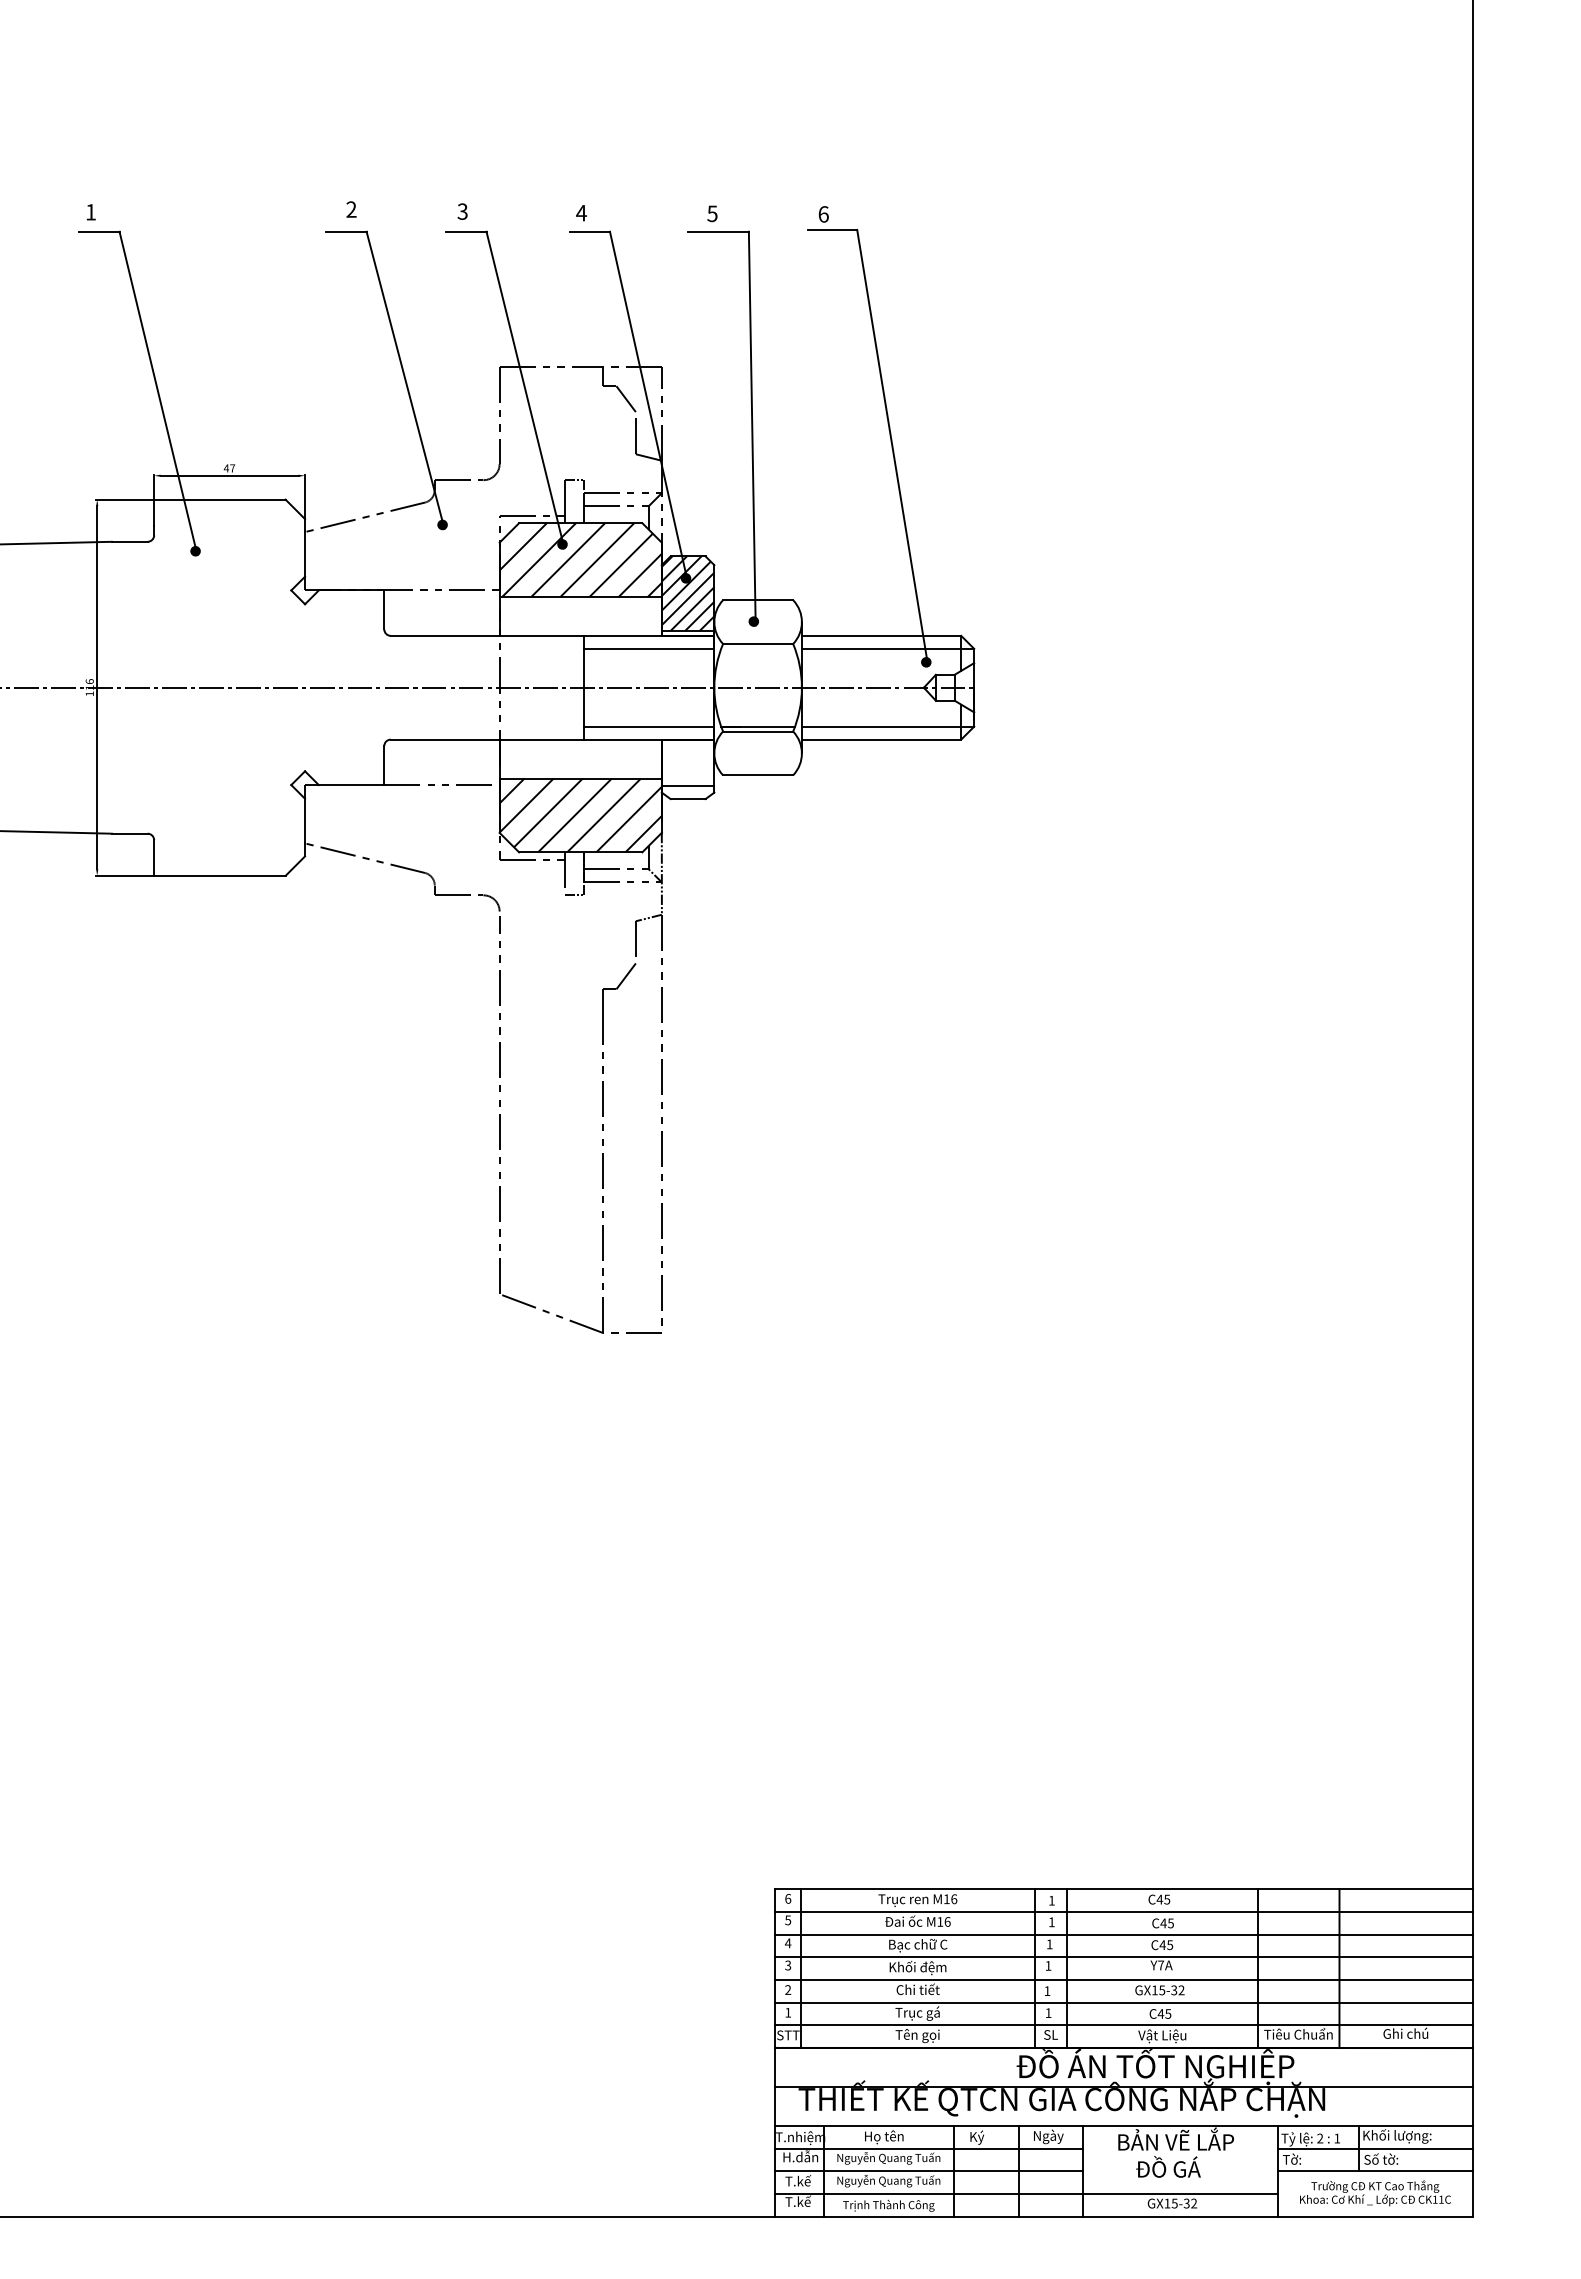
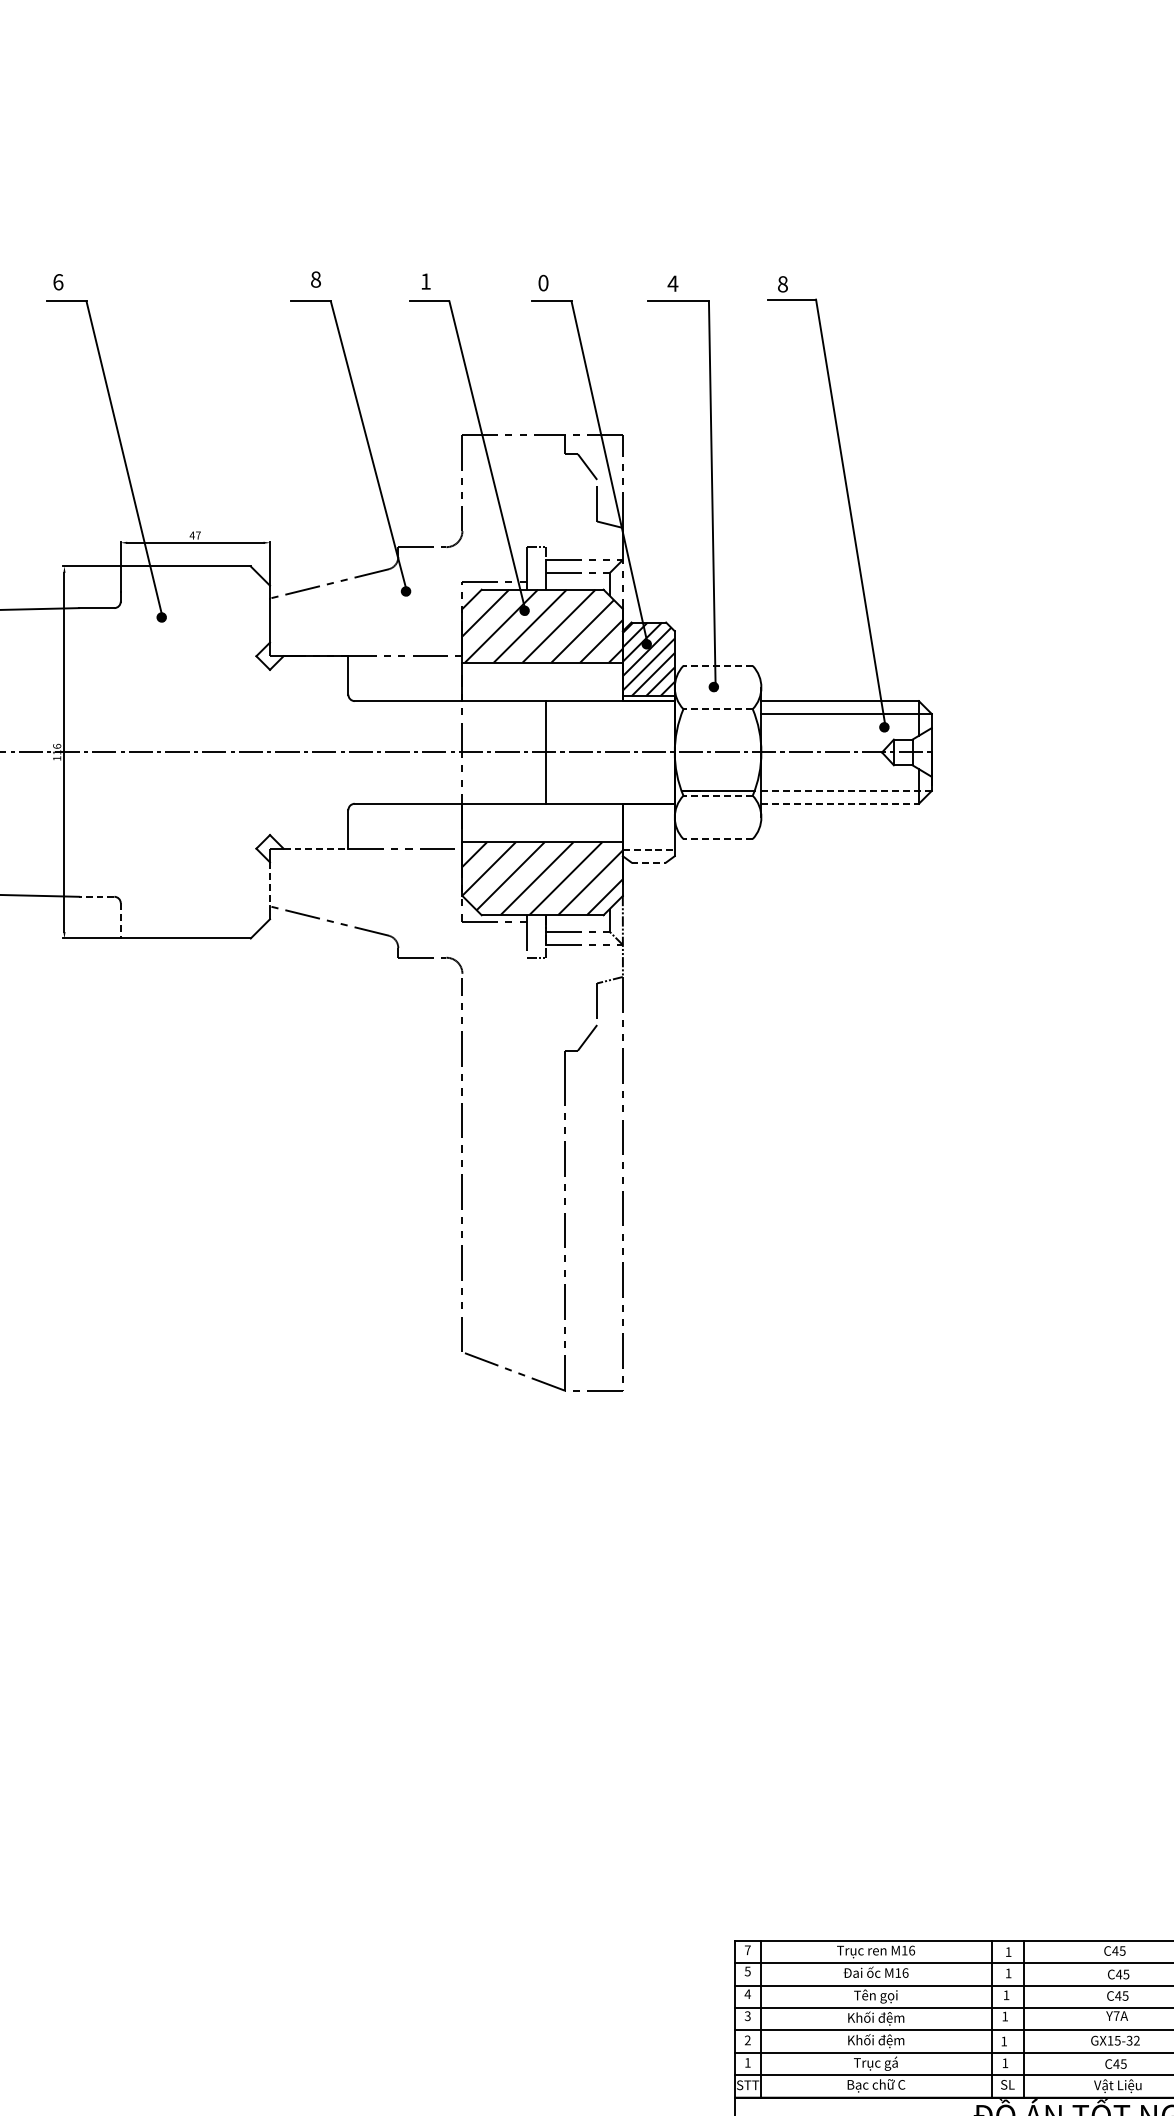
text: (351, 209) -> (315, 279), 2 -> 8
text: (462, 211) -> (425, 281), 3 -> 1
text: (91, 212) -> (58, 282), 1 -> 6
text: (581, 212) -> (543, 282), 4 -> 0
text: (712, 213) -> (672, 283), 5 -> 4
text: (823, 214) -> (782, 284), 6 -> 8
line: (757, 600) -> (717, 666), solid -> dashed
line: (757, 643) -> (717, 708), solid -> dashed
line: (648, 648) -> (609, 713), removed
line: (648, 726) -> (609, 790), removed
line: (888, 726) -> (847, 790), solid -> dashed
line: (757, 731) -> (717, 795), solid -> dashed
line: (881, 739) -> (840, 803), solid -> dashed
line: (757, 775) -> (717, 839), solid -> dashed
line: (351, 785) -> (315, 849), solid -> dashed
line: (688, 786) -> (649, 850), solid -> dashed
line: (688, 799) -> (649, 862), solid -> dashed
line: (305, 821) -> (270, 884), solid -> dashed
line: (129, 833) -> (96, 896), solid -> dashed
line: (154, 858) -> (121, 921), solid -> dashed
text: (788, 1898) -> (748, 1949), 6 -> 7
text: (918, 1945) -> (876, 1996), Bạc chữ C -> Tên gọi
text: (917, 1990) -> (875, 2040), Chi tiết -> Khối đệm
text: (918, 2036) -> (876, 2086), Tên gọi -> Bạc chữ C

